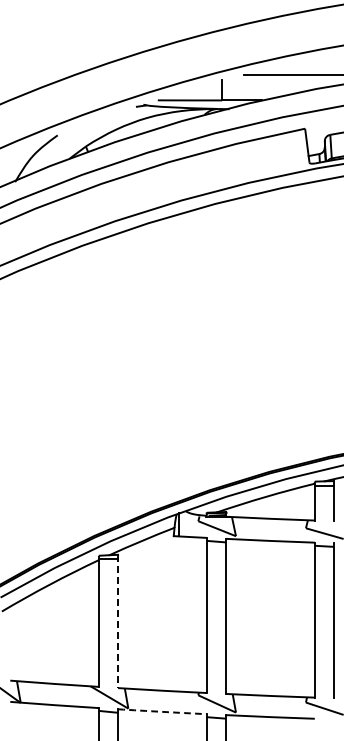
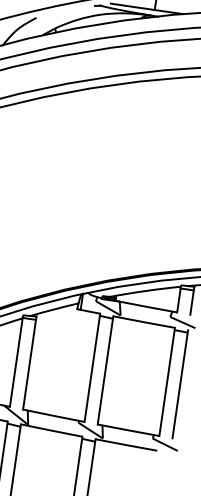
line: (118, 621) -> (30, 363), dashed -> solid
arc: (162, 711) -> (51, 430), dashed -> solid

